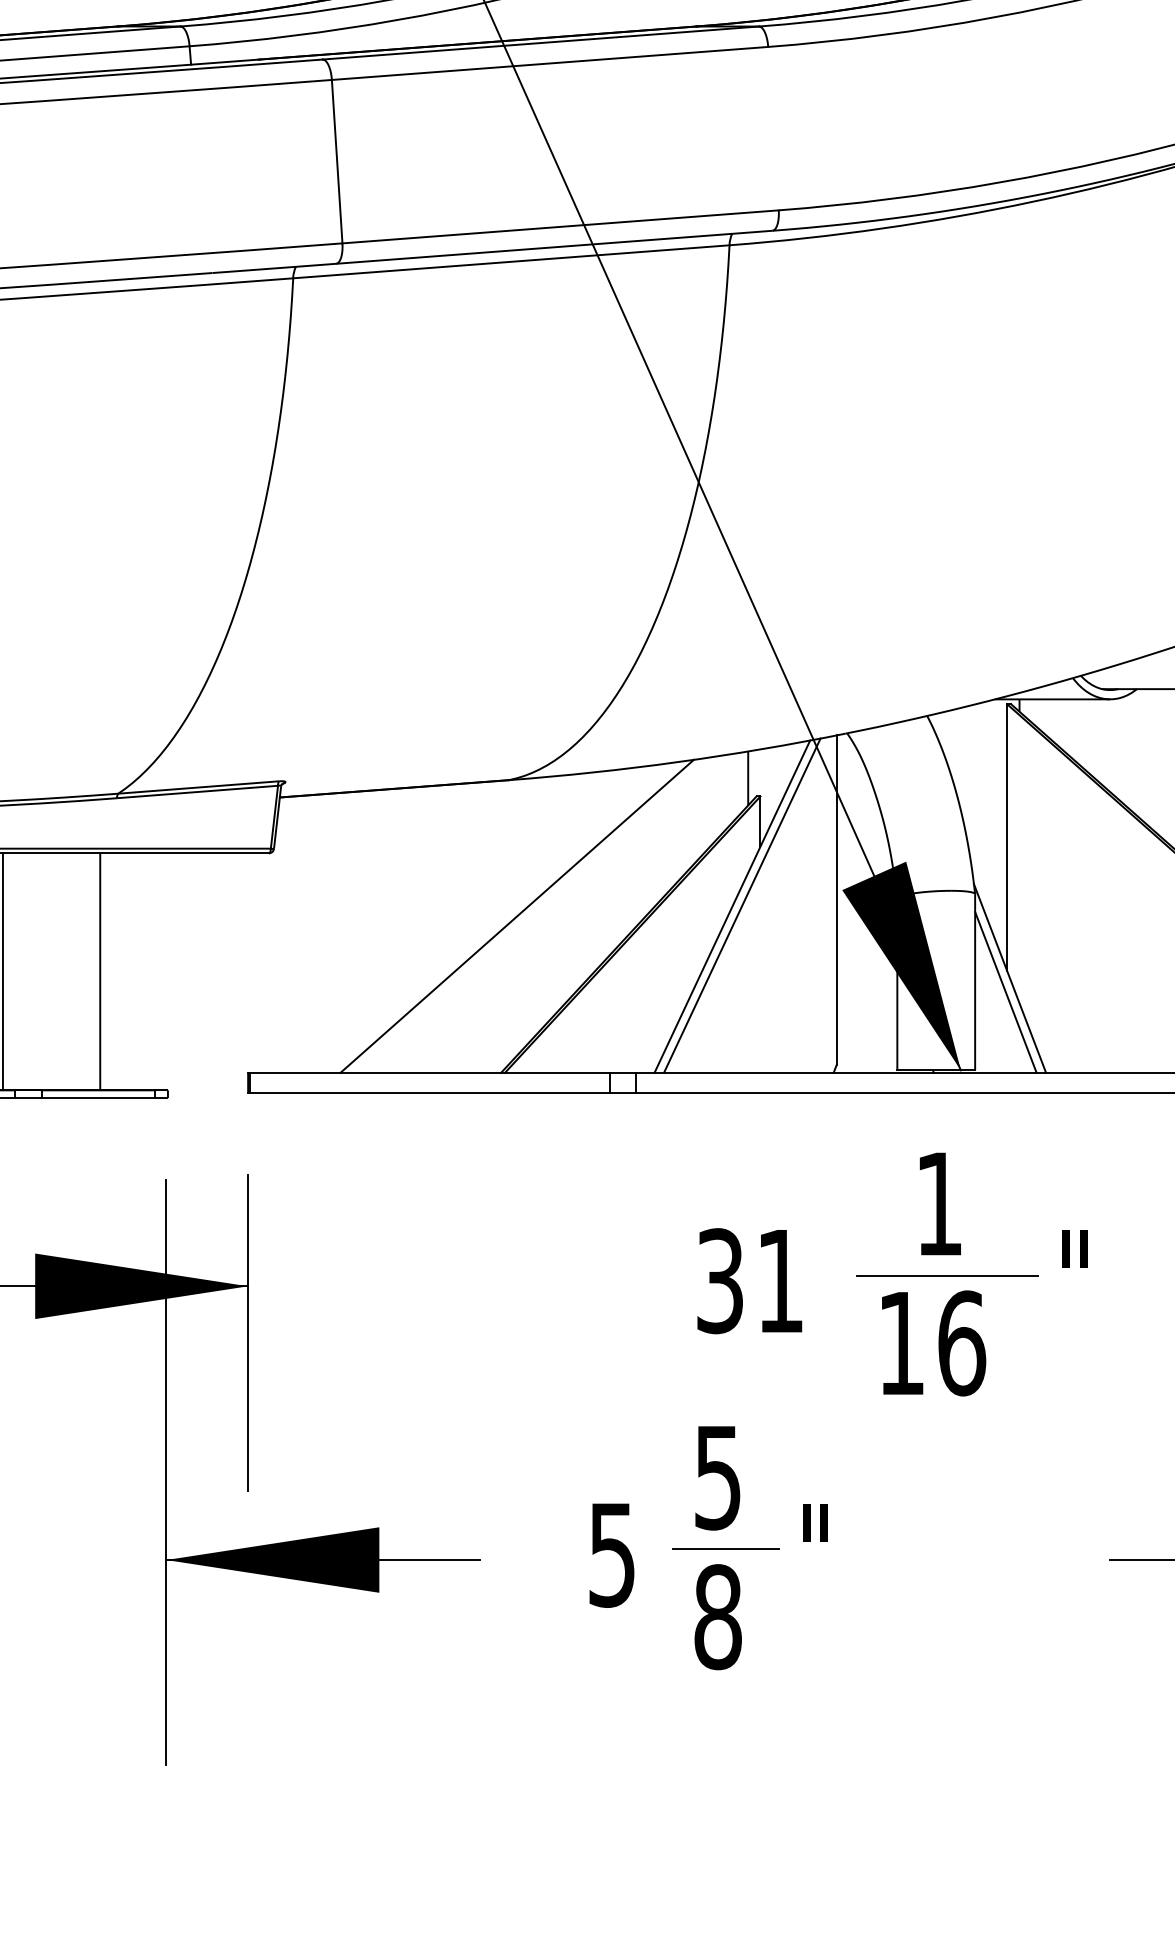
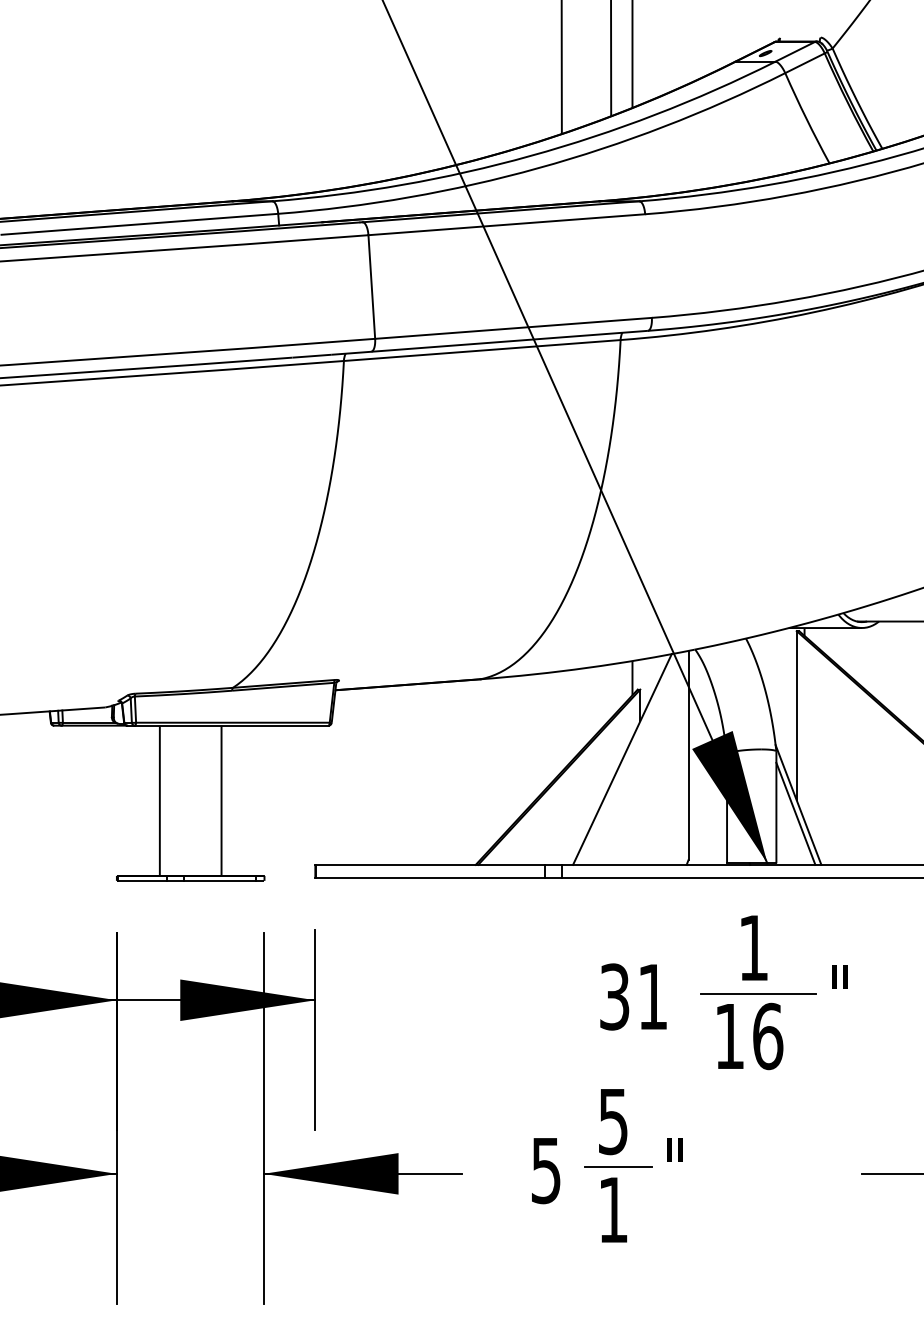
line: (741, 905) -> (628, 758), removed
line: (516, 916) -> (485, 765), removed
text: (718, 1616) -> (613, 1209), 8 -> 1

